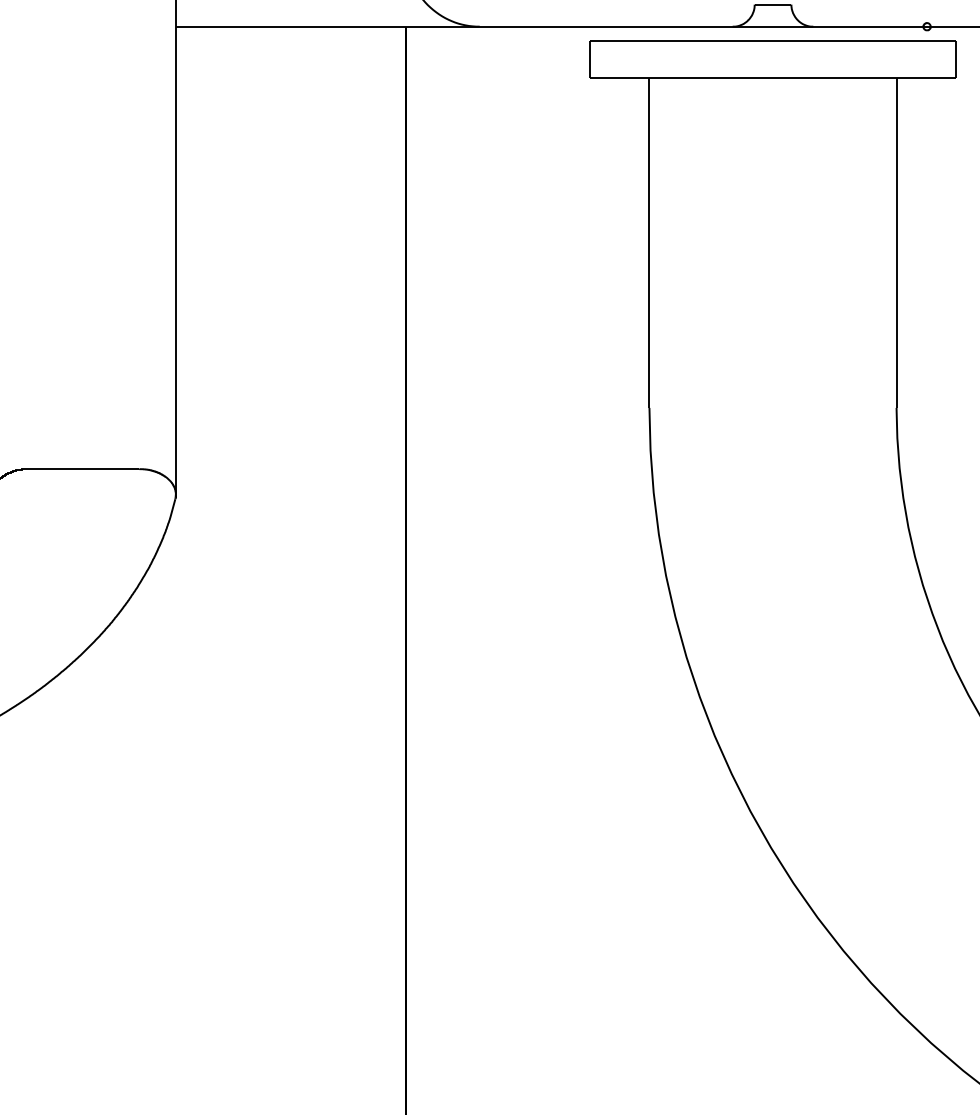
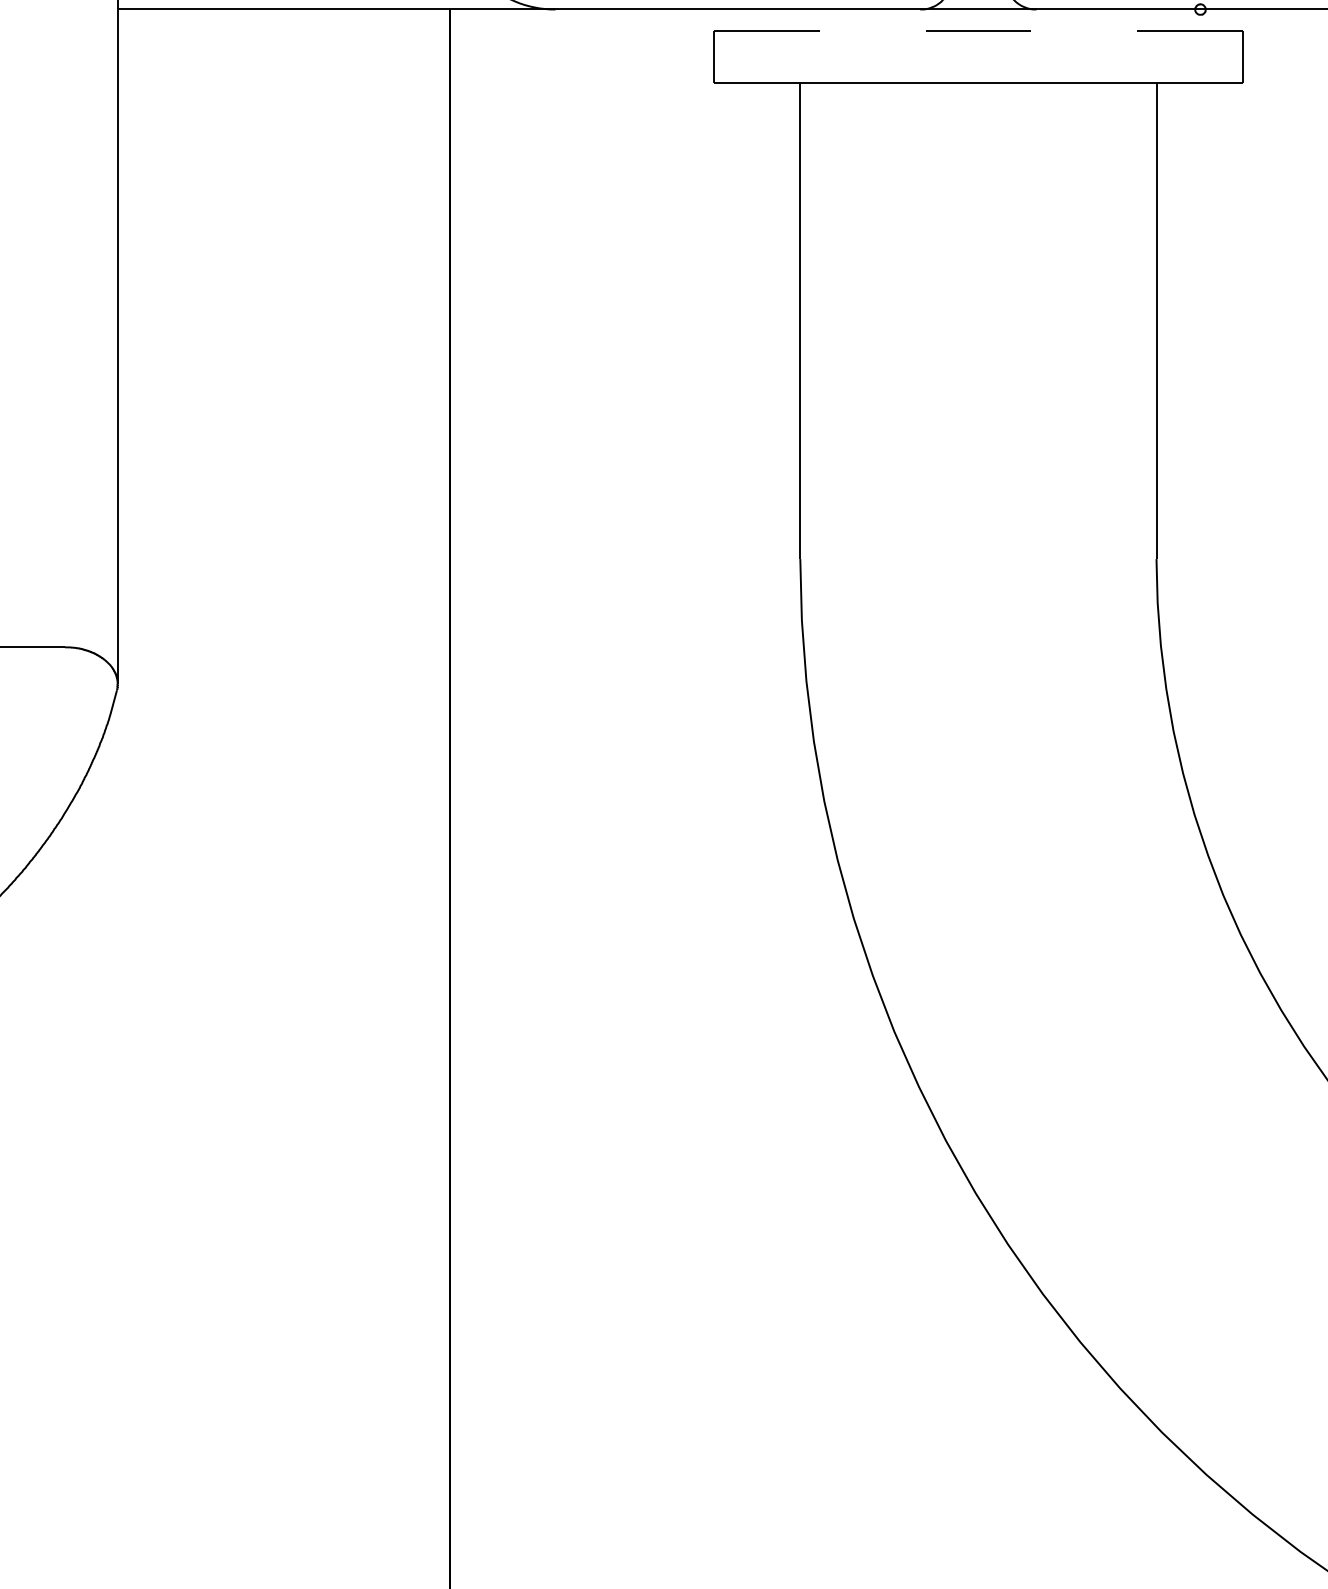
line: (773, 41) -> (979, 30), solid -> dashed

